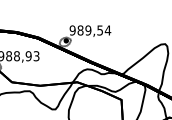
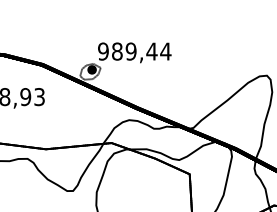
text: (100, 30) -> (152, 51), 989,54 -> 989,44

